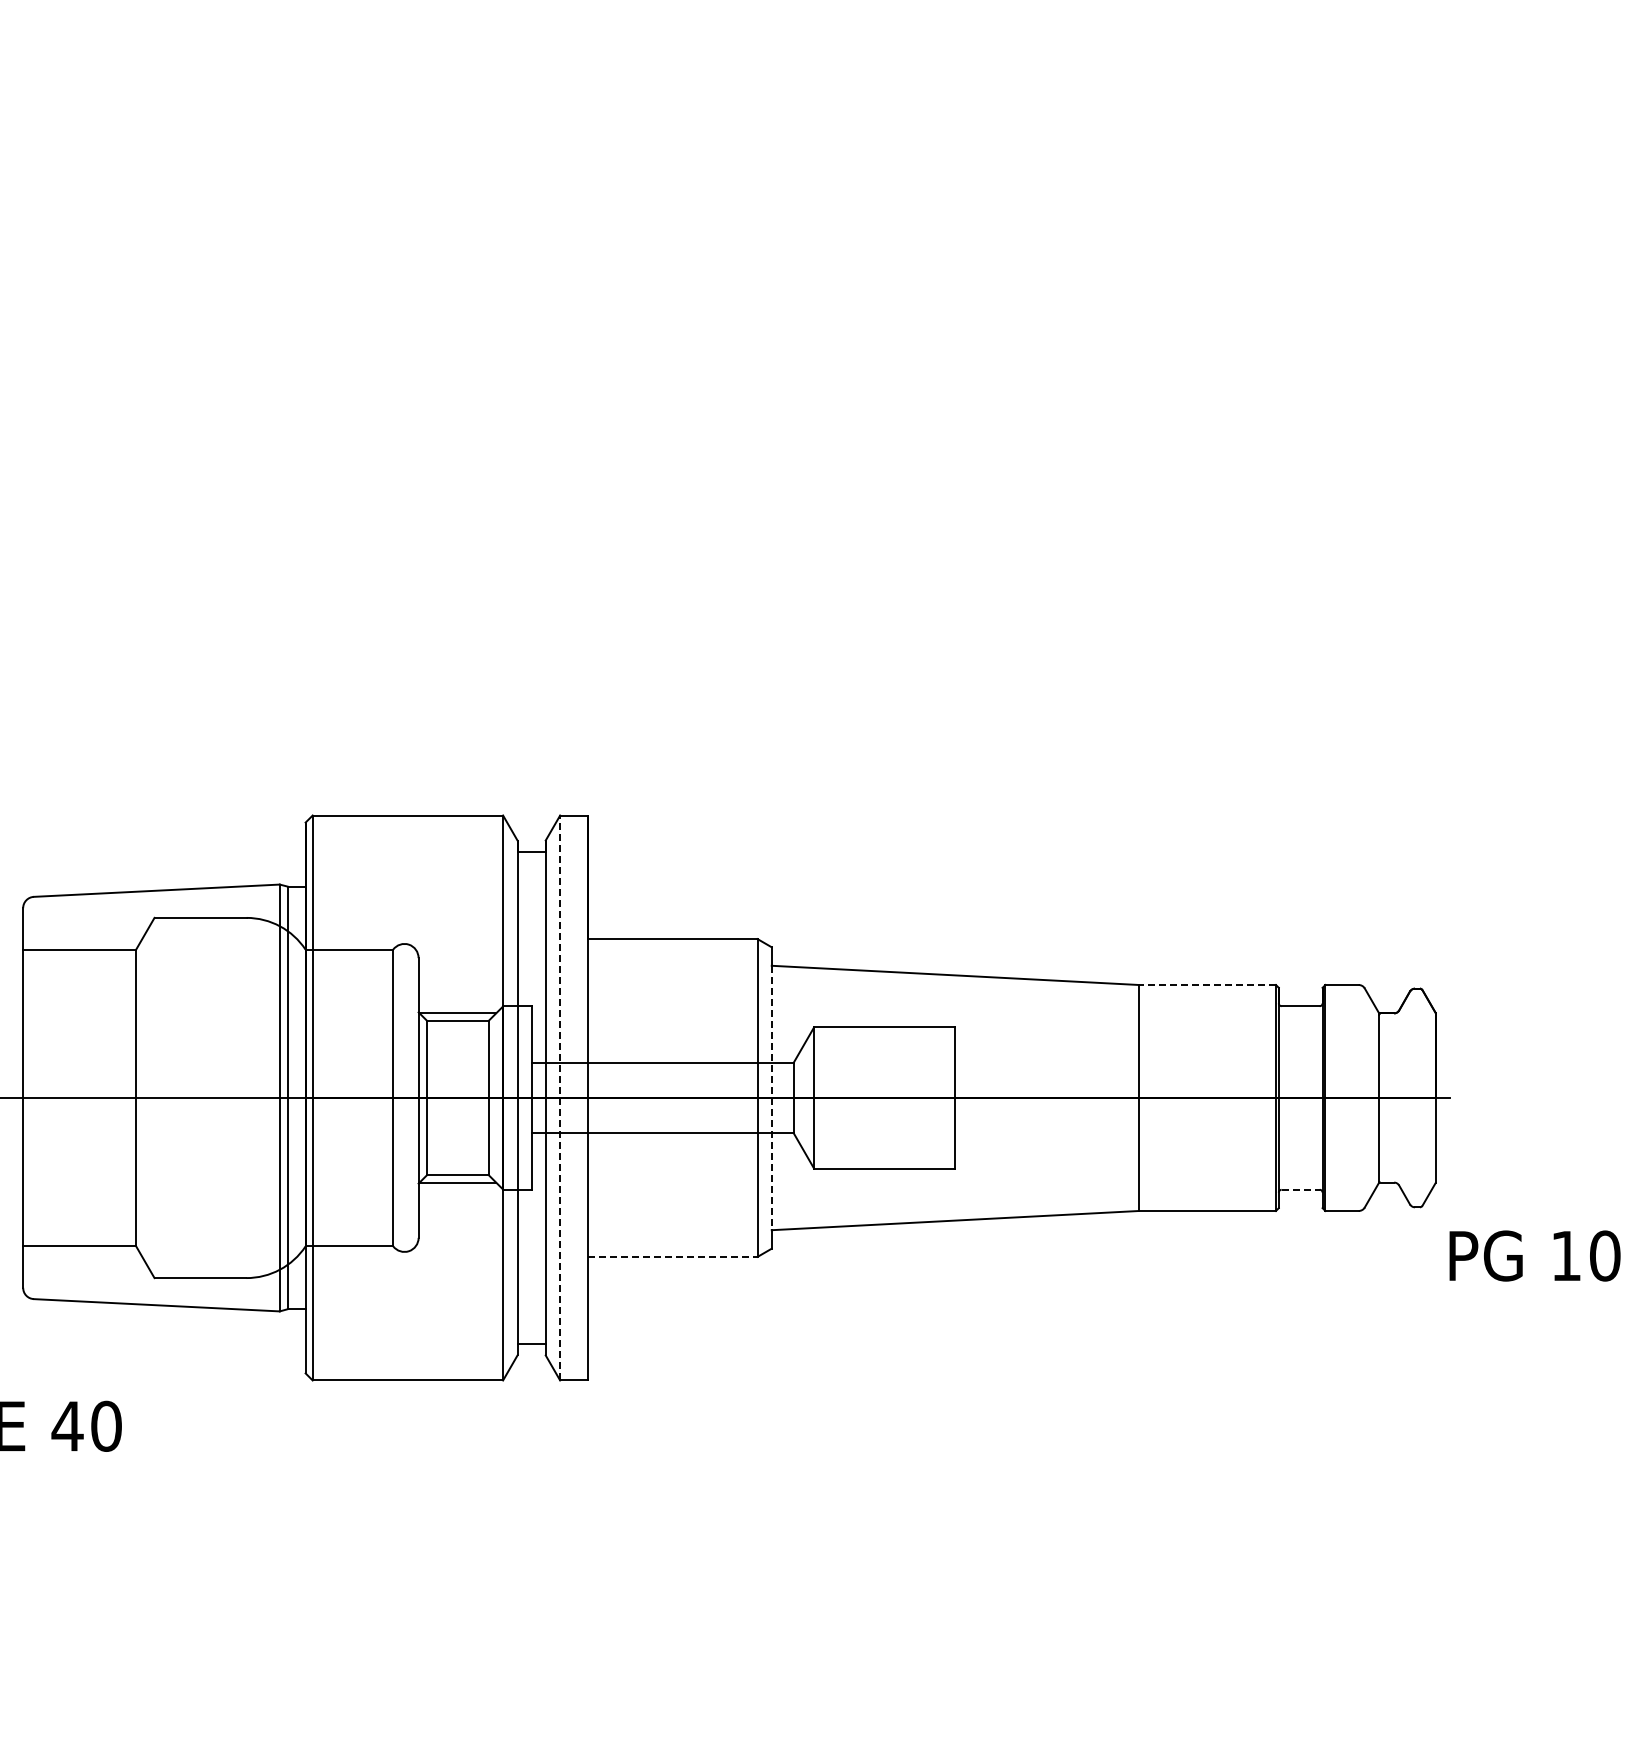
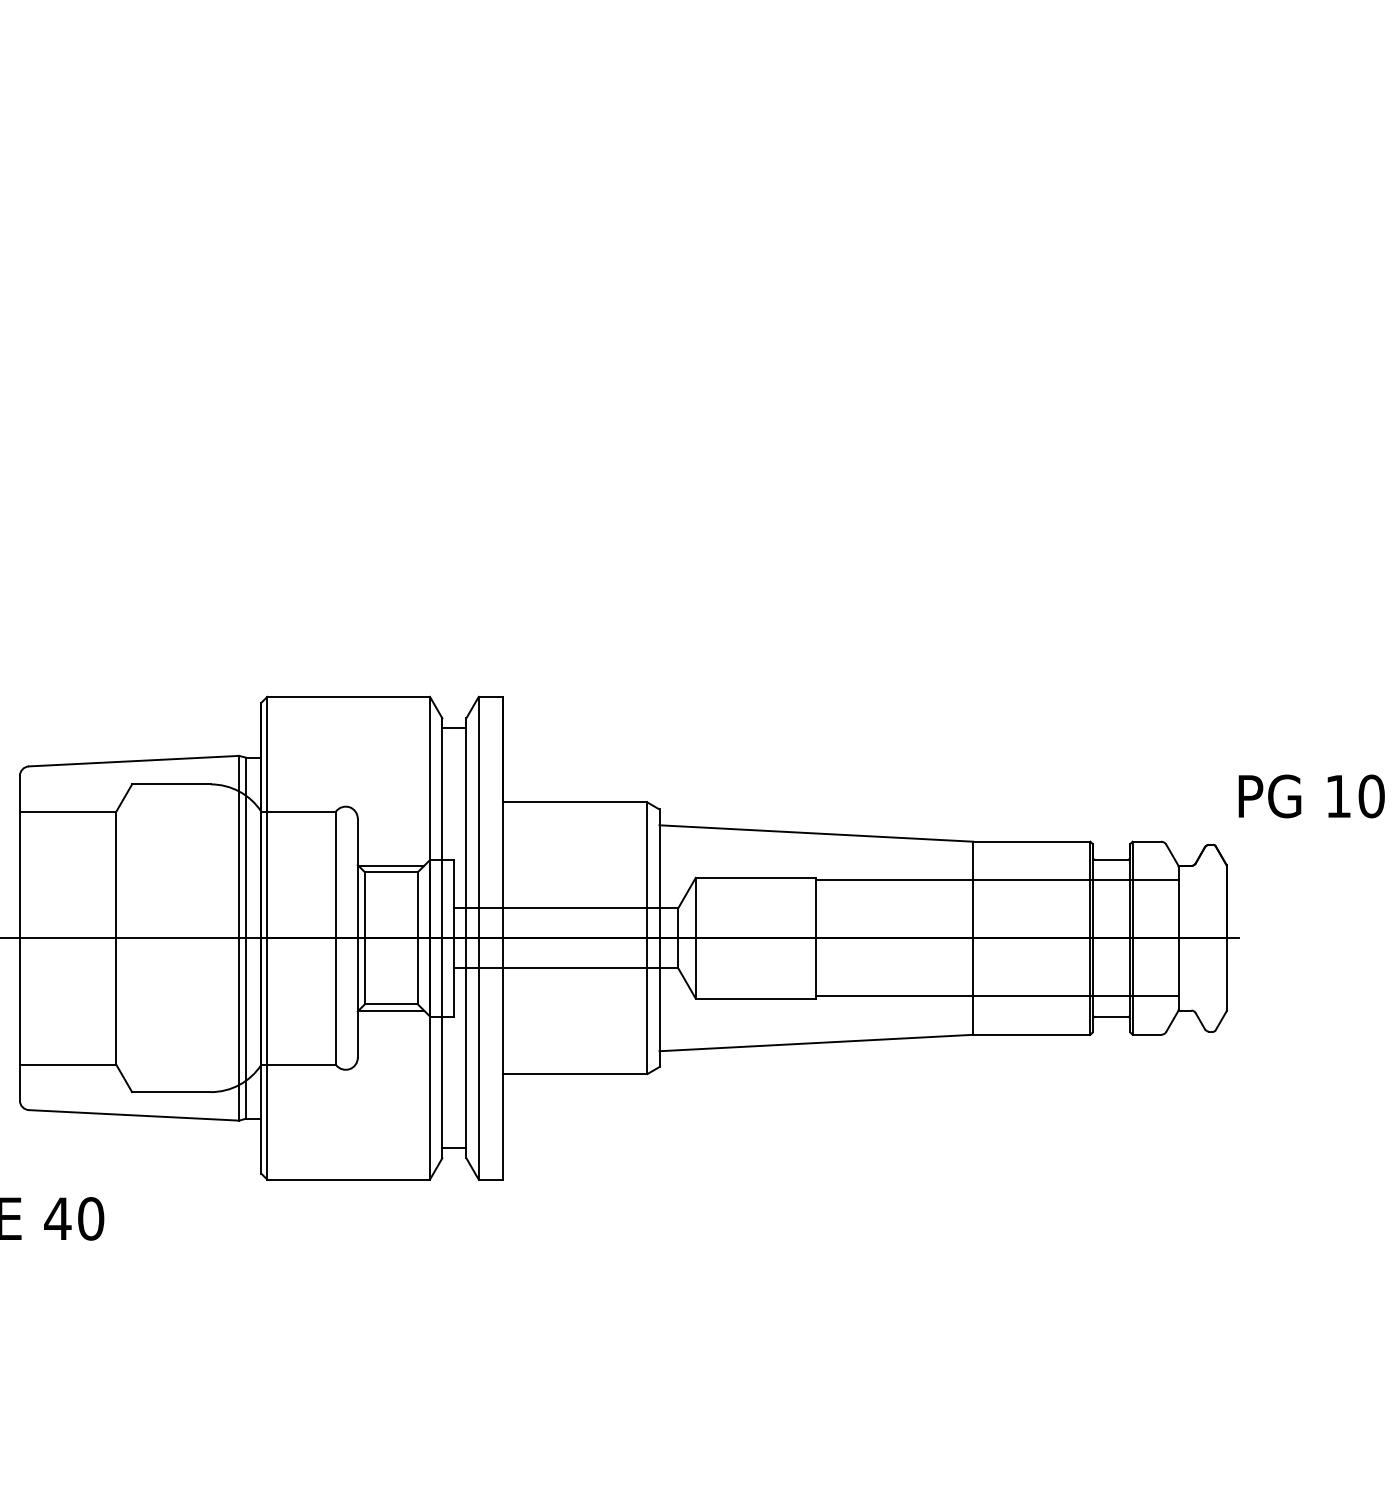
line: (1207, 985) -> (1031, 842), dashed -> solid
line: (1167, 1030) -> (997, 880), added
line: (560, 1097) -> (479, 937), dashed -> solid
line: (771, 1098) -> (659, 938), dashed -> solid
line: (1167, 1165) -> (997, 995), added
line: (1301, 1189) -> (1112, 1016), dashed -> solid
text: (1534, 1255) -> (1311, 795), moved
line: (672, 1256) -> (574, 1073), dashed -> solid

